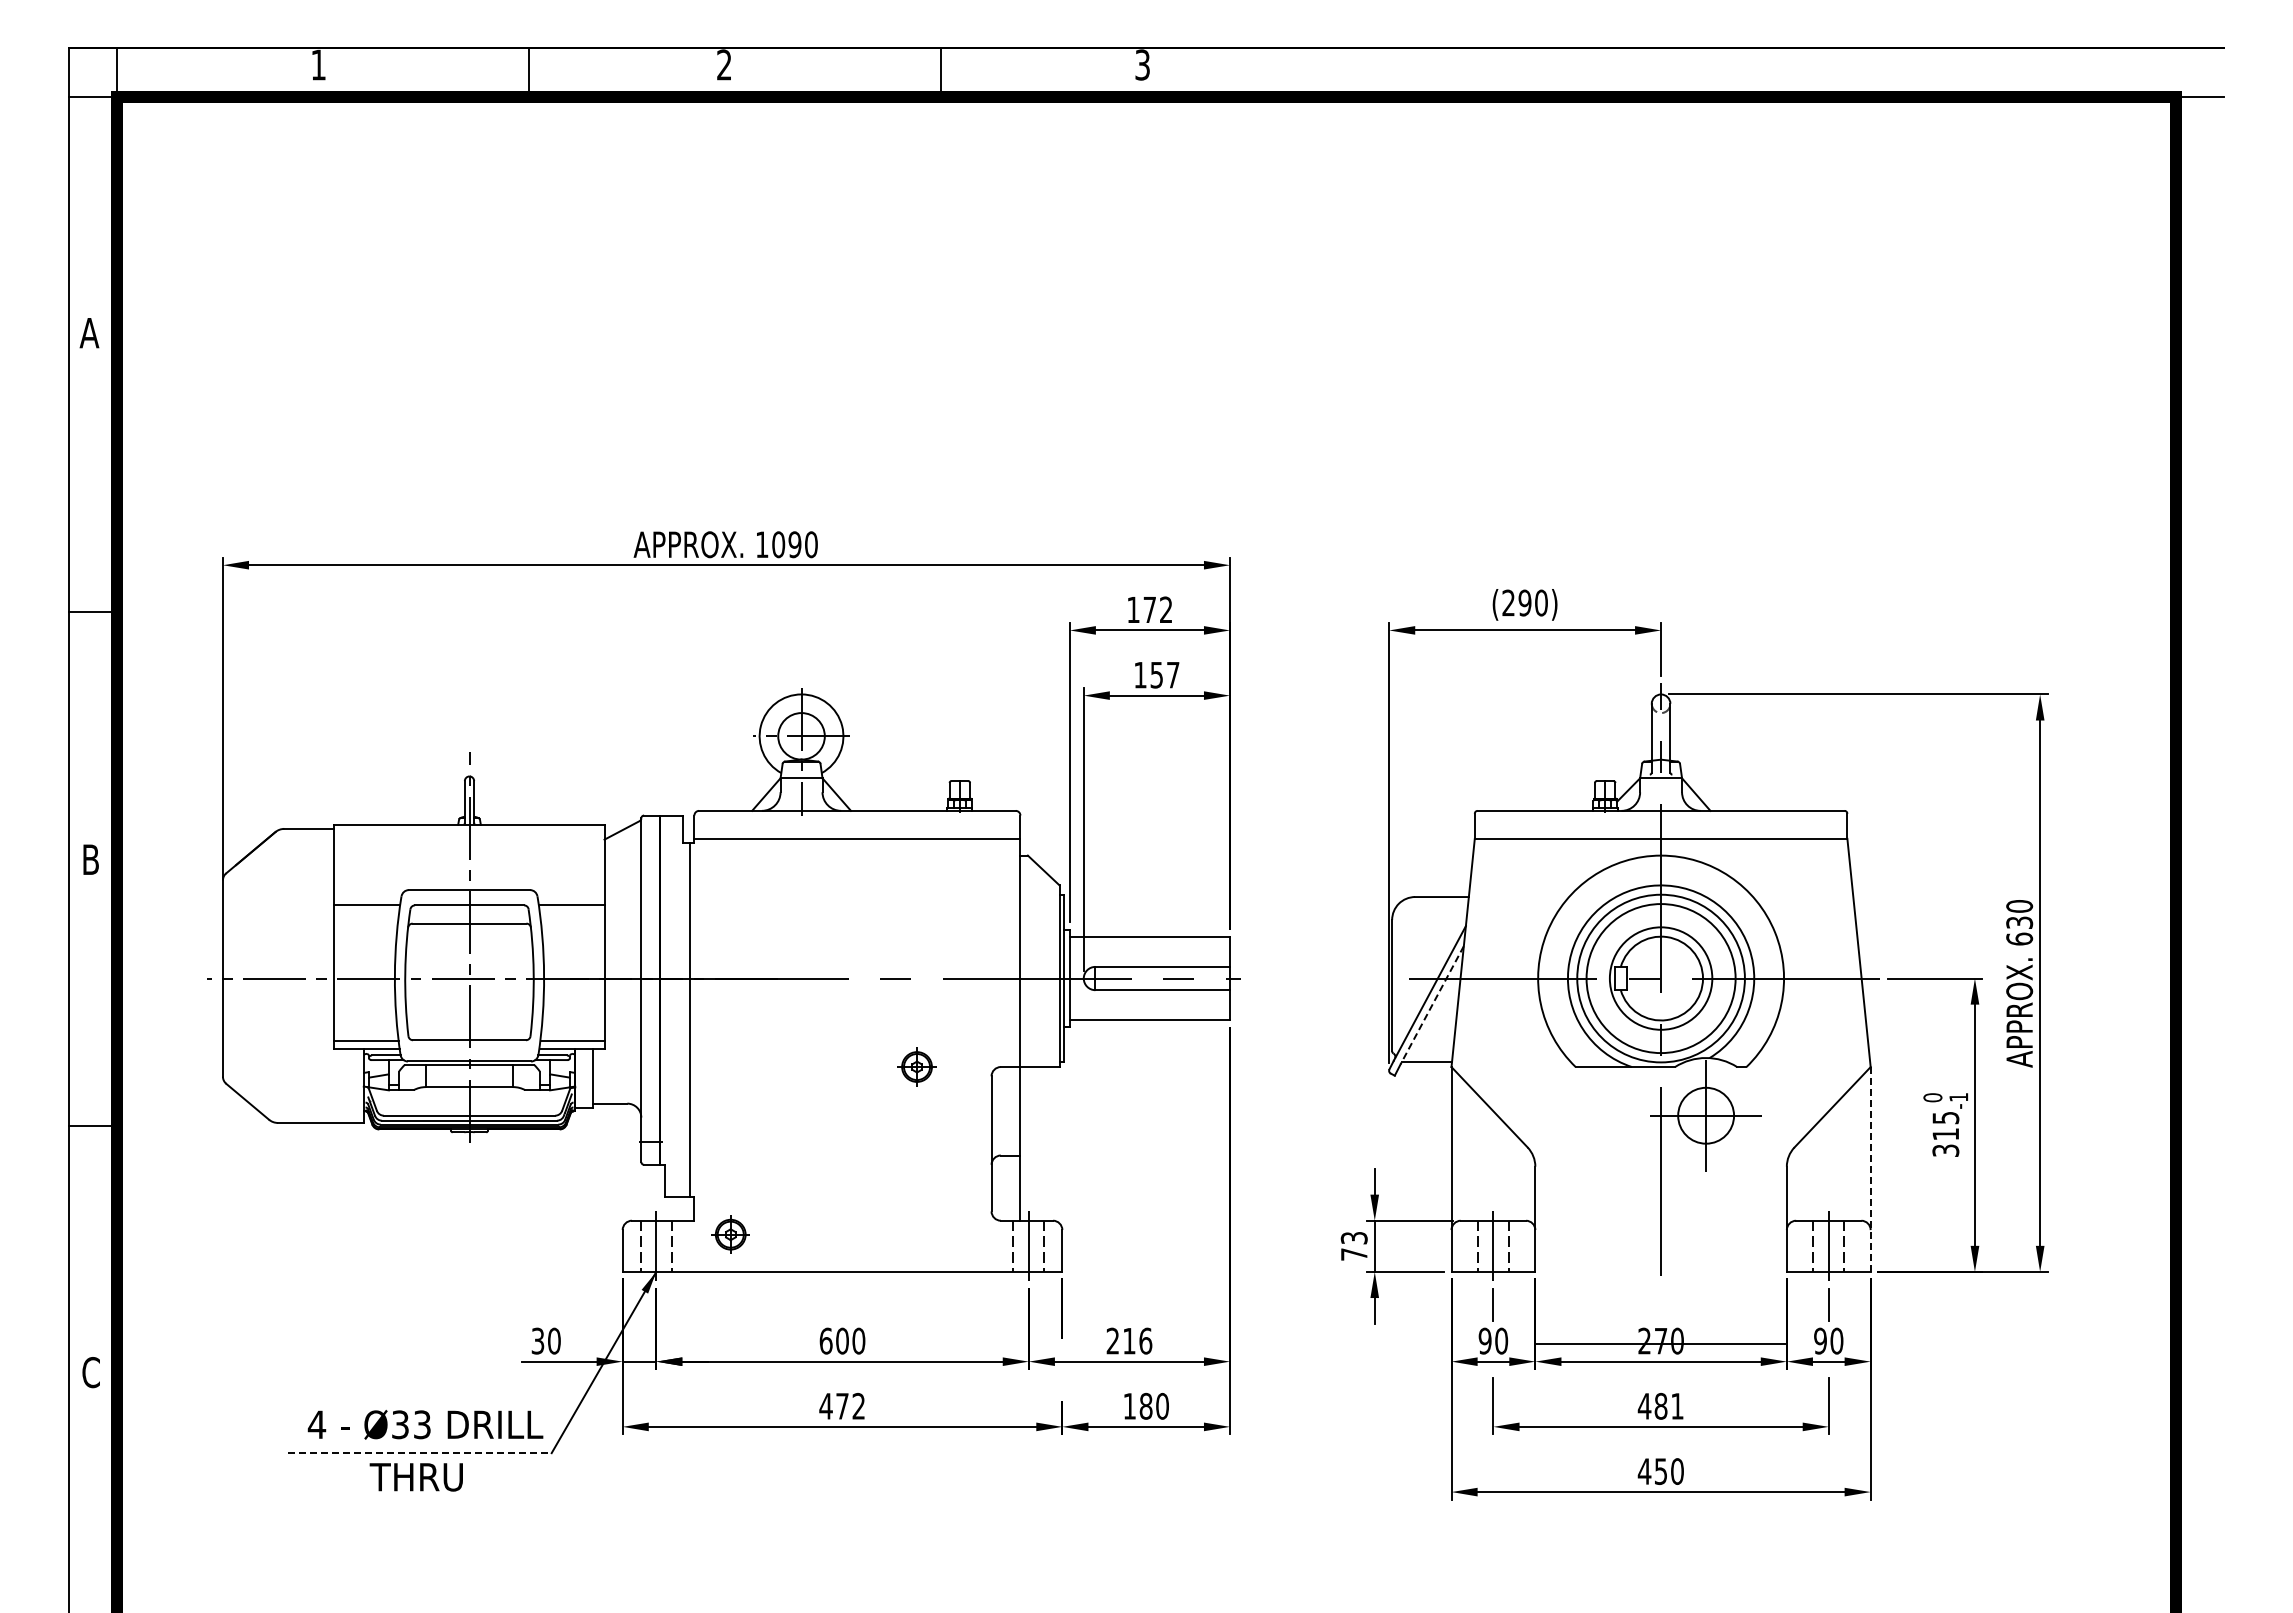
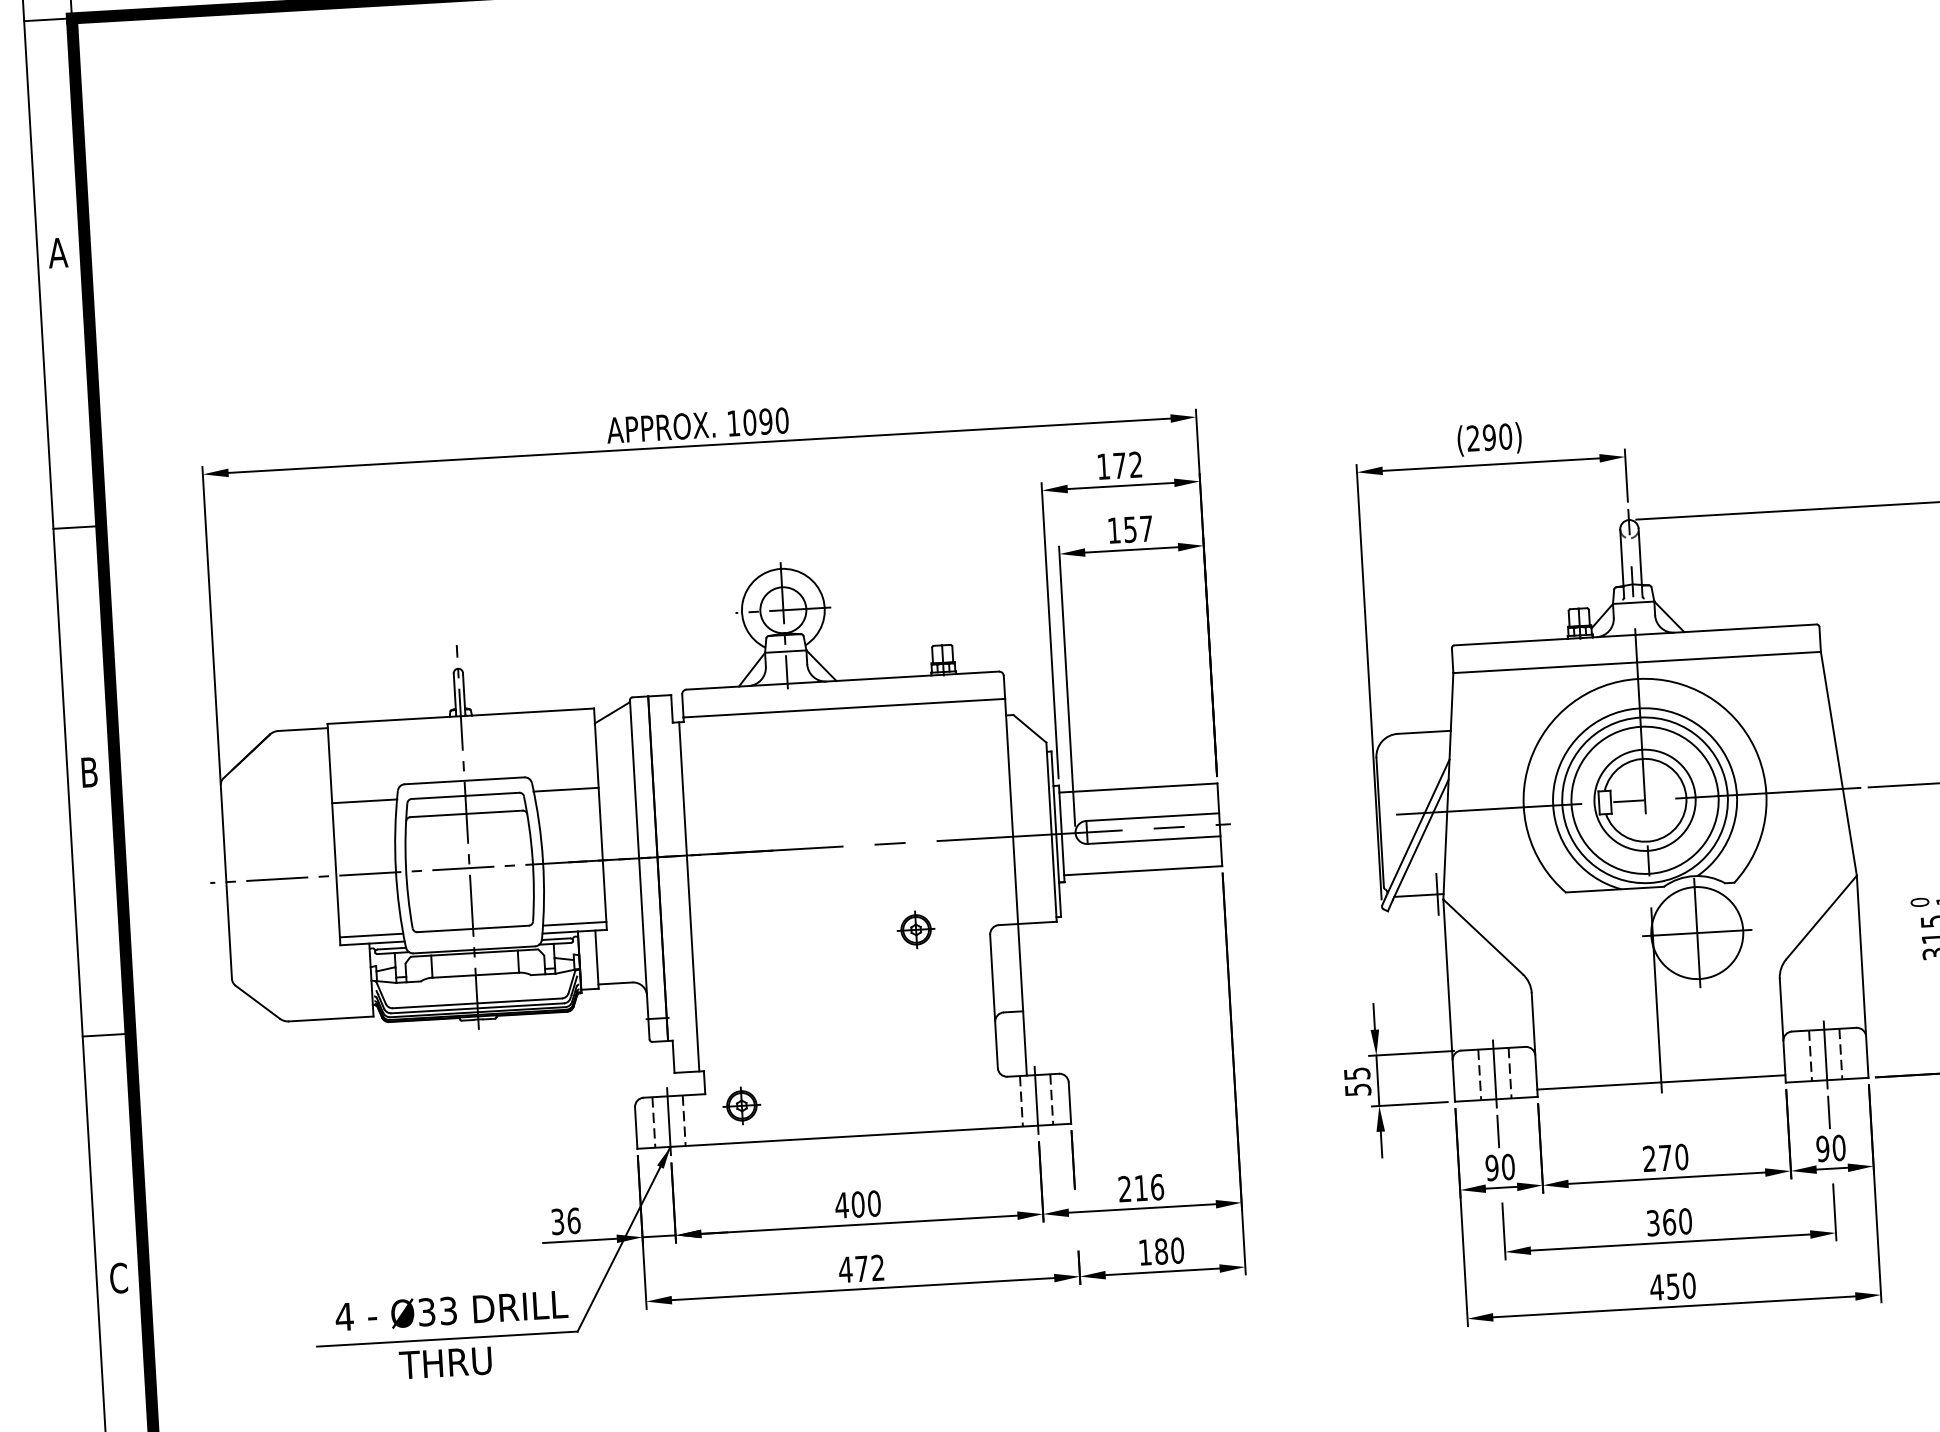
line: (1432, 1005) -> (1421, 839), dashed -> solid
line: (1445, 1061) -> (1437, 894), added
circle: (1705, 1115) -> (1696, 932), size x1.67
line: (1870, 1170) -> (1862, 977), dashed -> solid
text: (1353, 1246) -> (1356, 1082), 73 -> 55
text: (554, 1340) -> (574, 1220), 30 -> 36
text: (825, 1340) -> (841, 1204), 600 -> 400
line: (1660, 1343) -> (1660, 1082), moved
text: (1660, 1405) -> (1668, 1221), 481 -> 360
line: (420, 1453) -> (448, 1339), dashed -> solid

